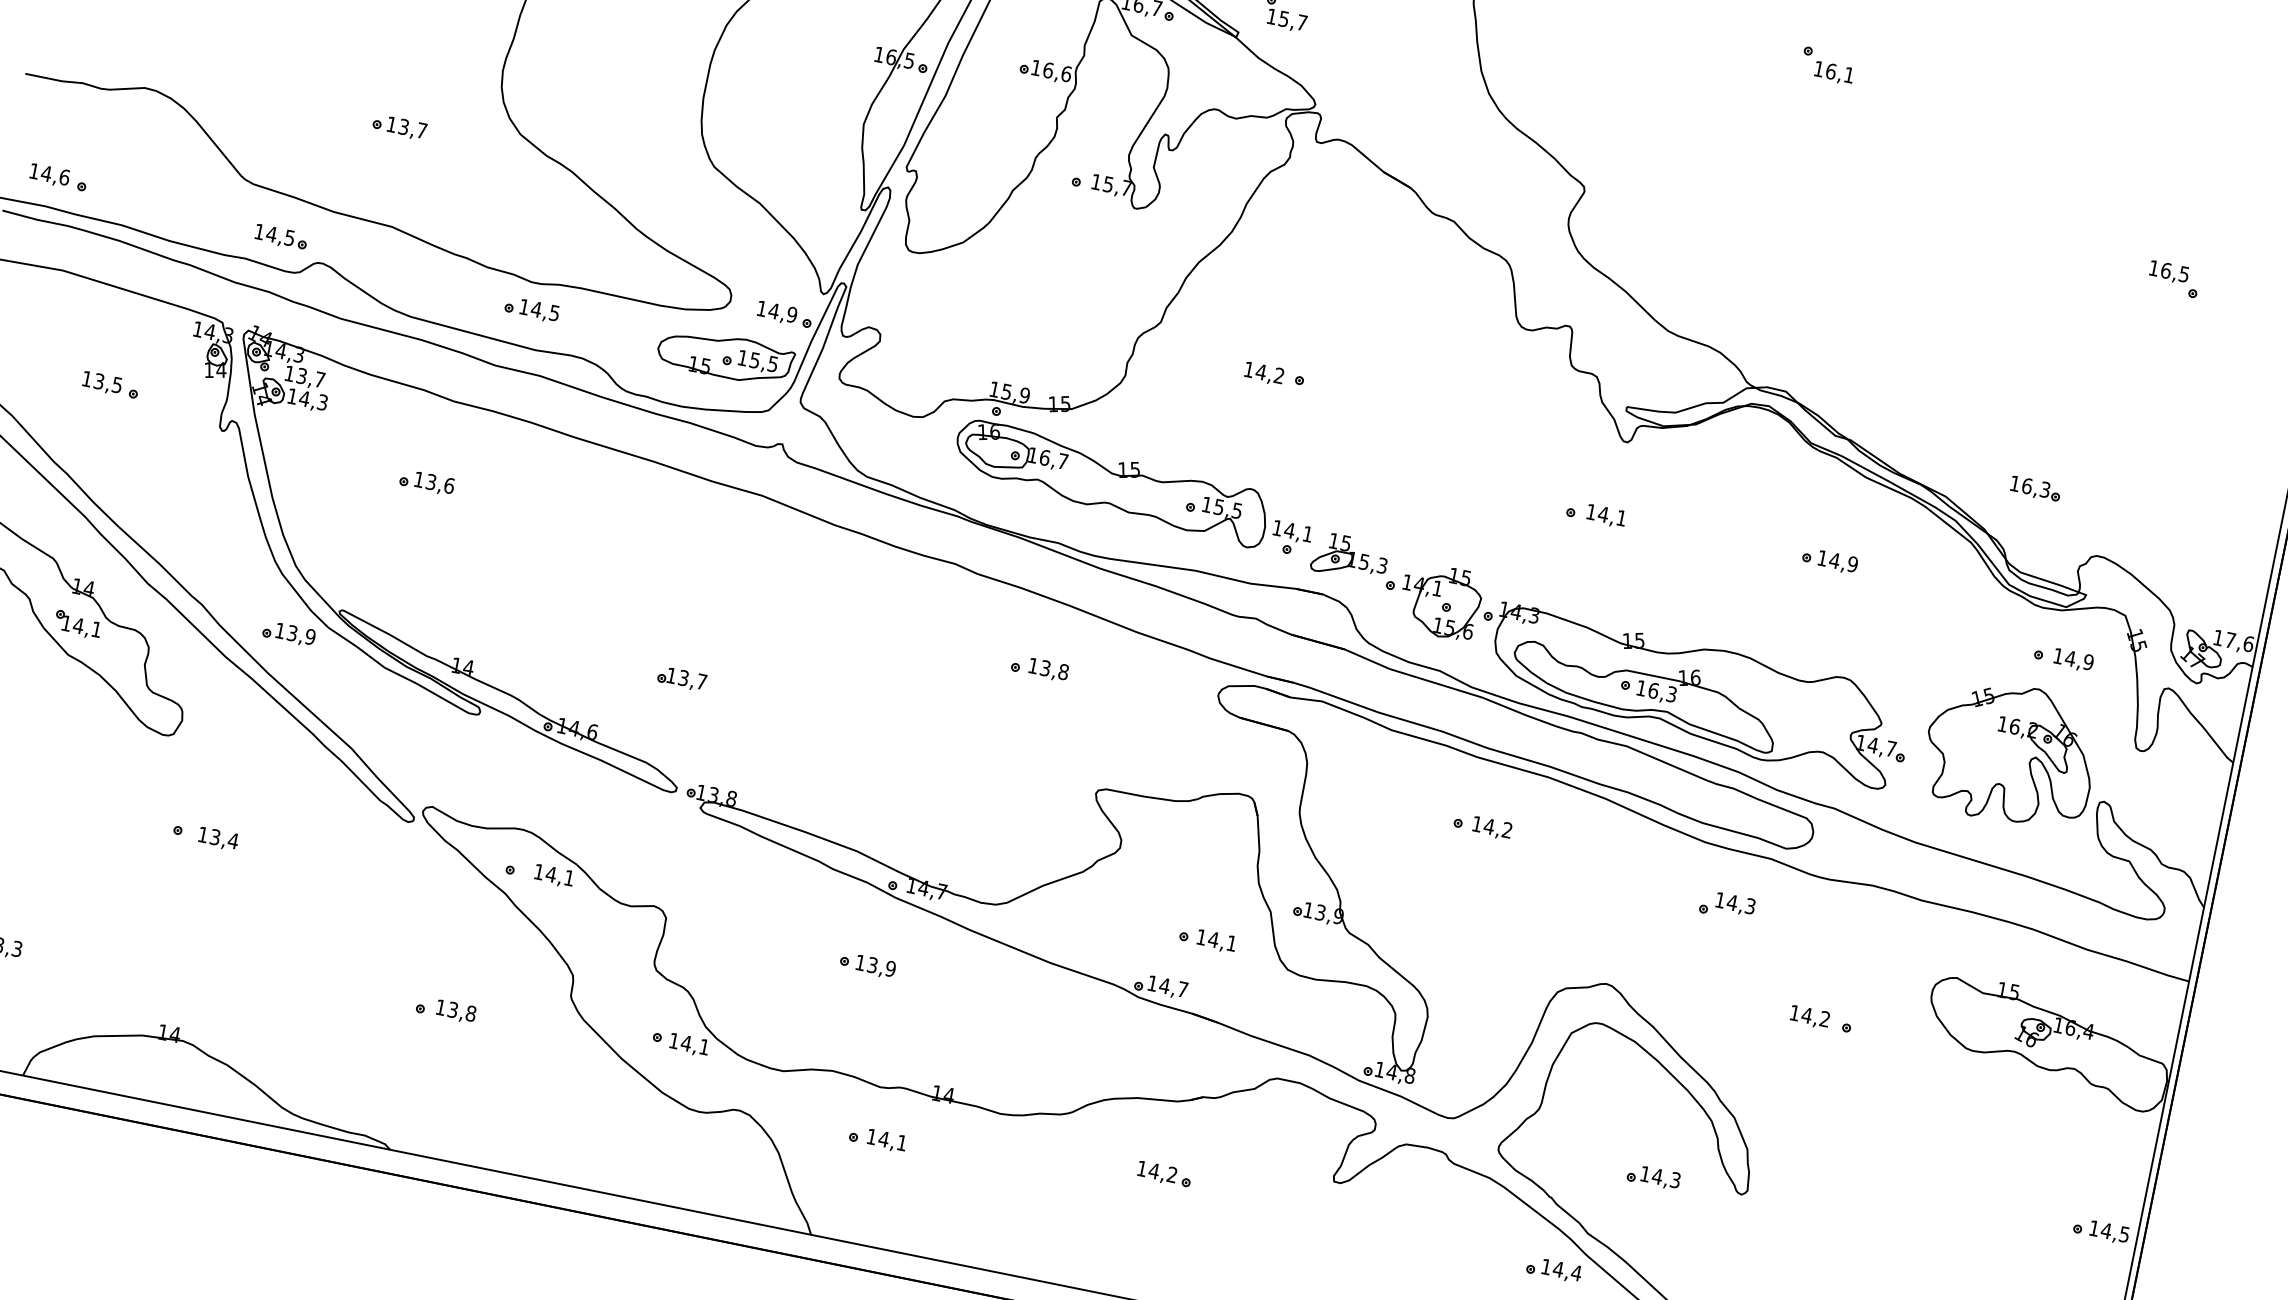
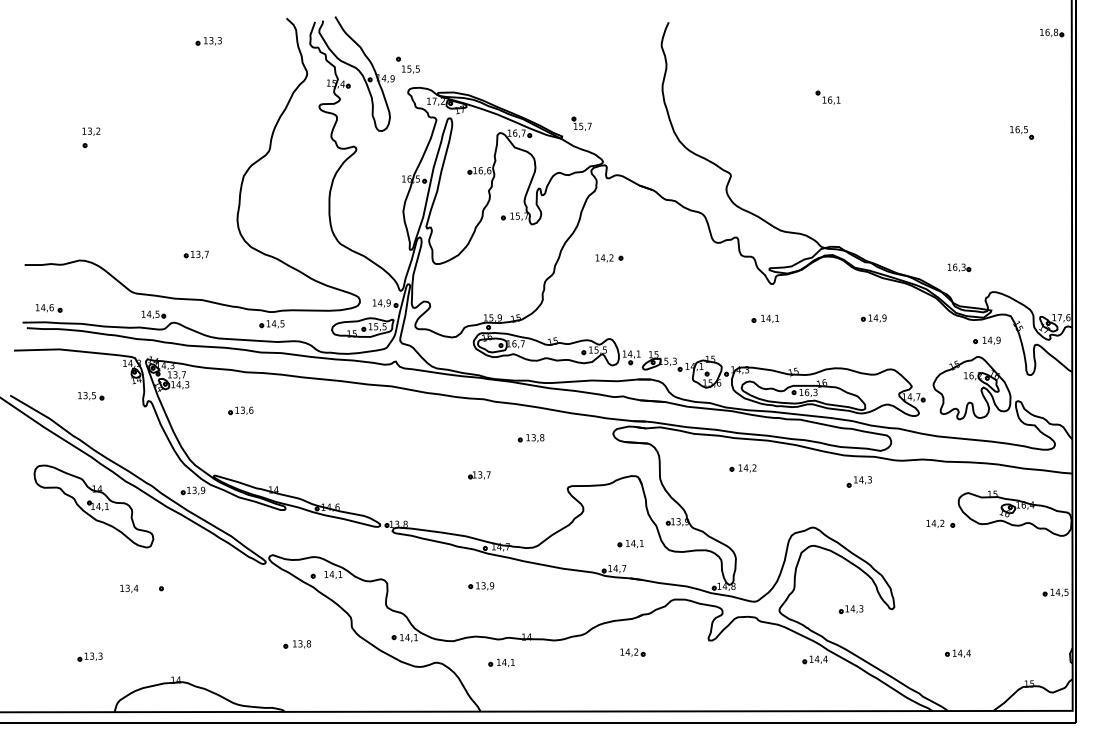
part: (2173, 278) -> (1021, 132), moved
part: (1274, 376) -> (609, 258), moved
part: (681, 679) -> (479, 475), moved
text: (219, 838) -> (129, 588), moved
part: (1820, 1018) -> (940, 523), moved

